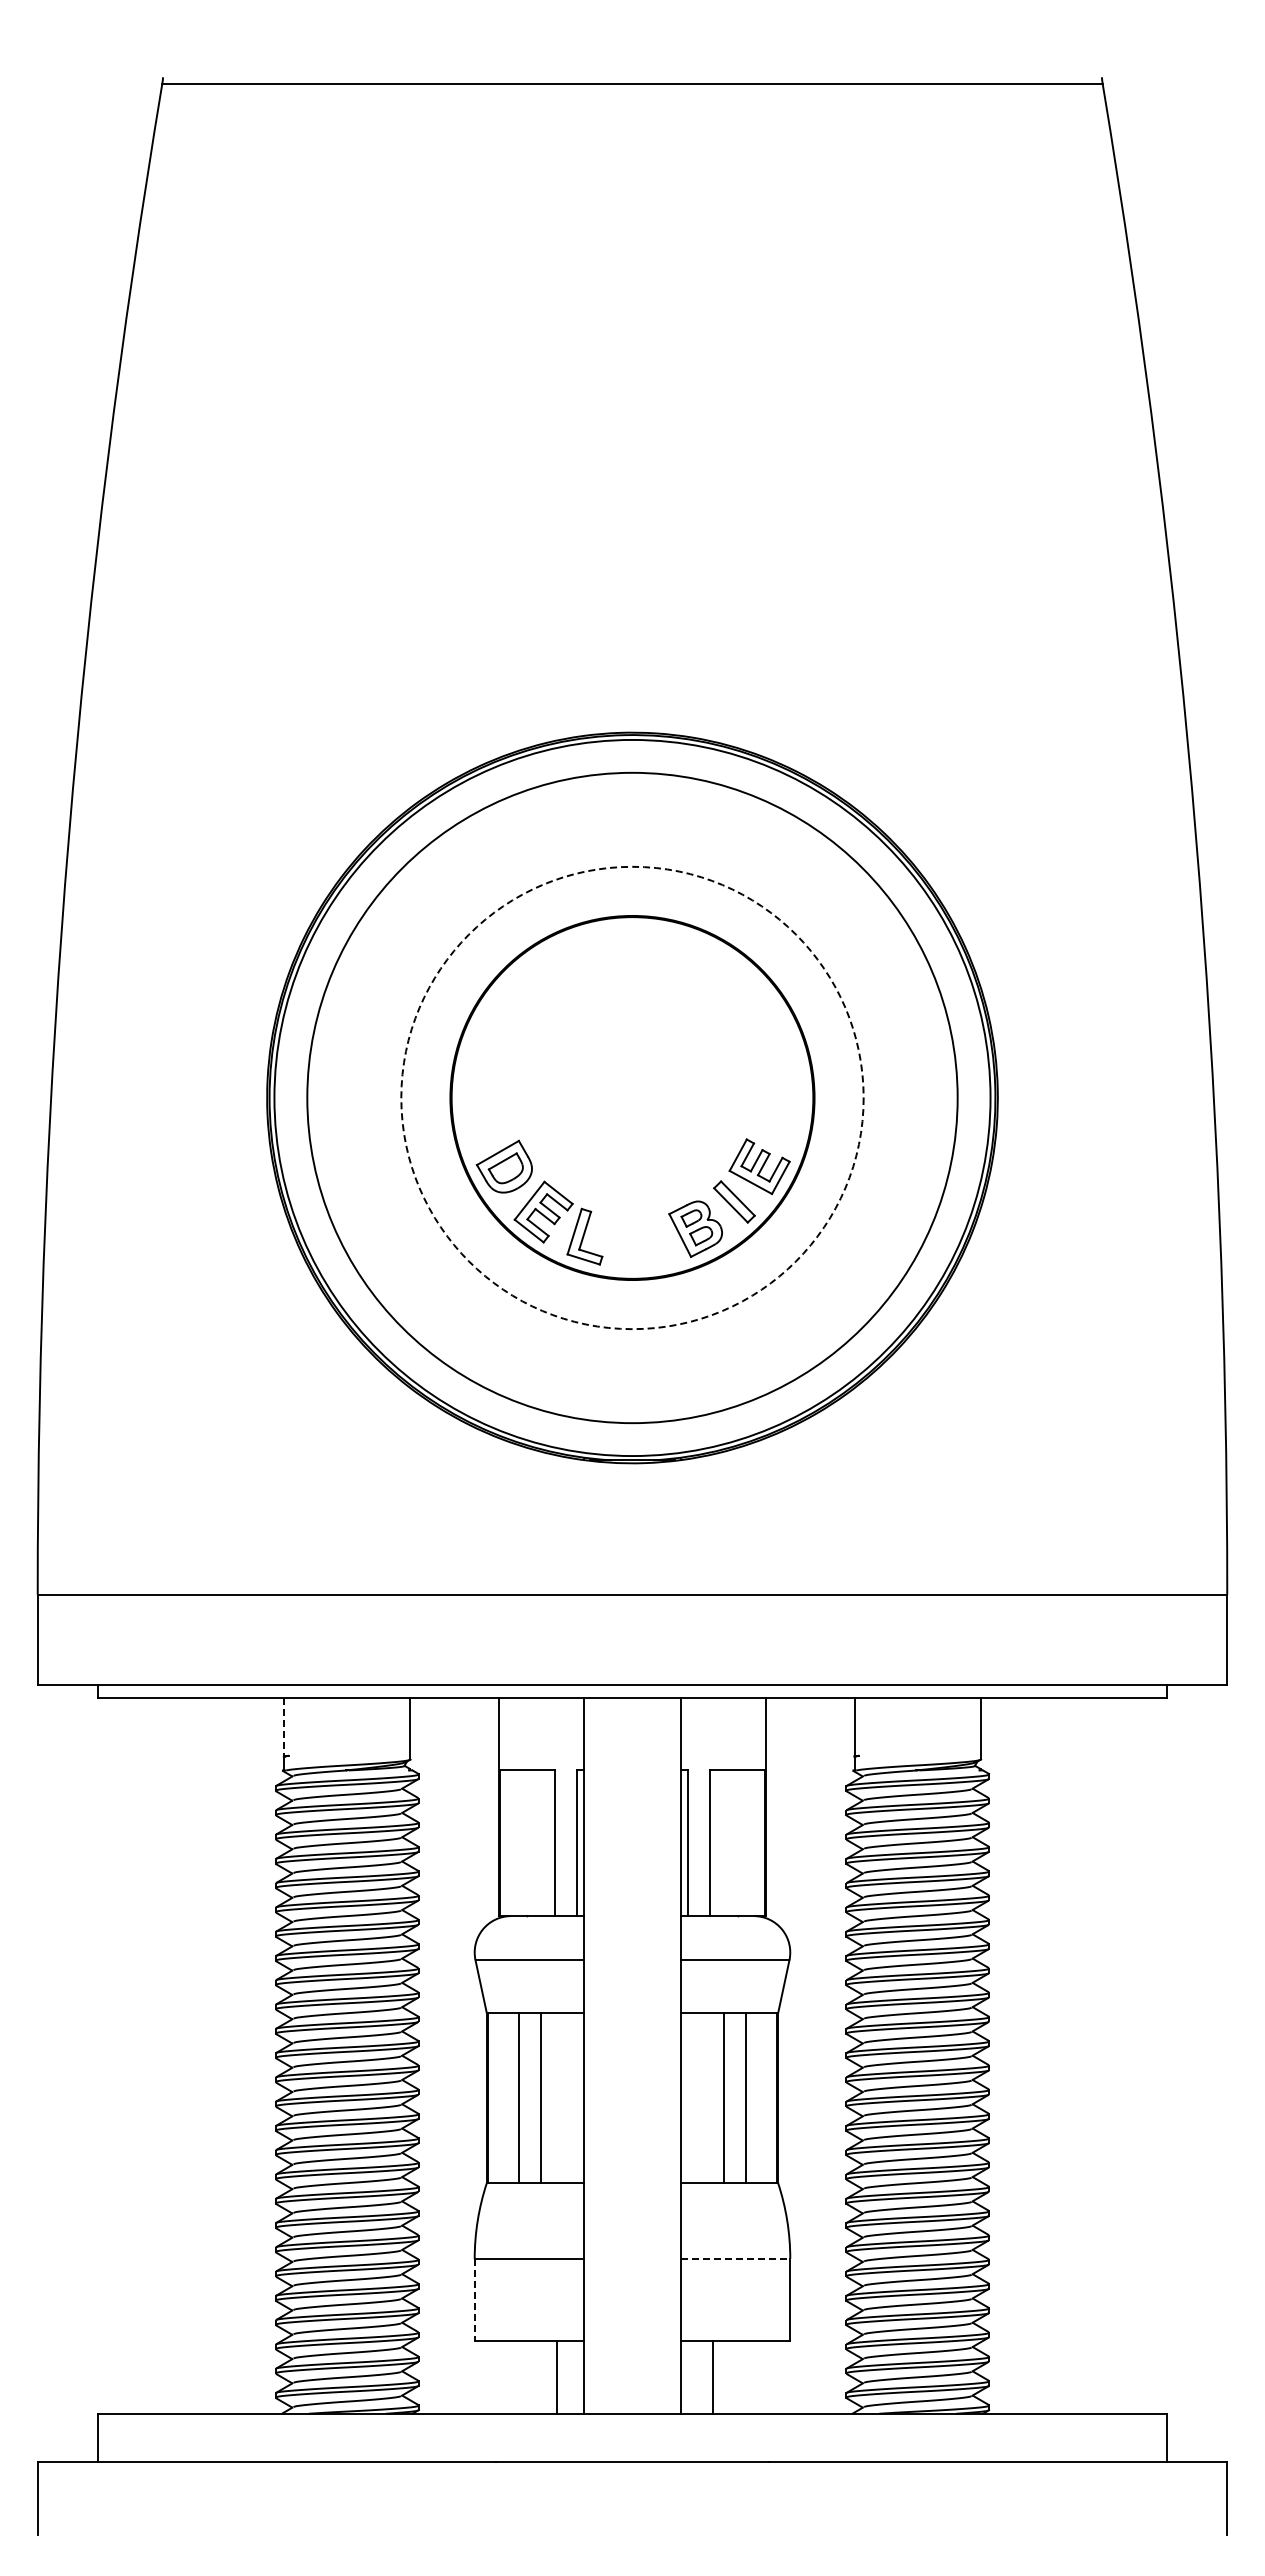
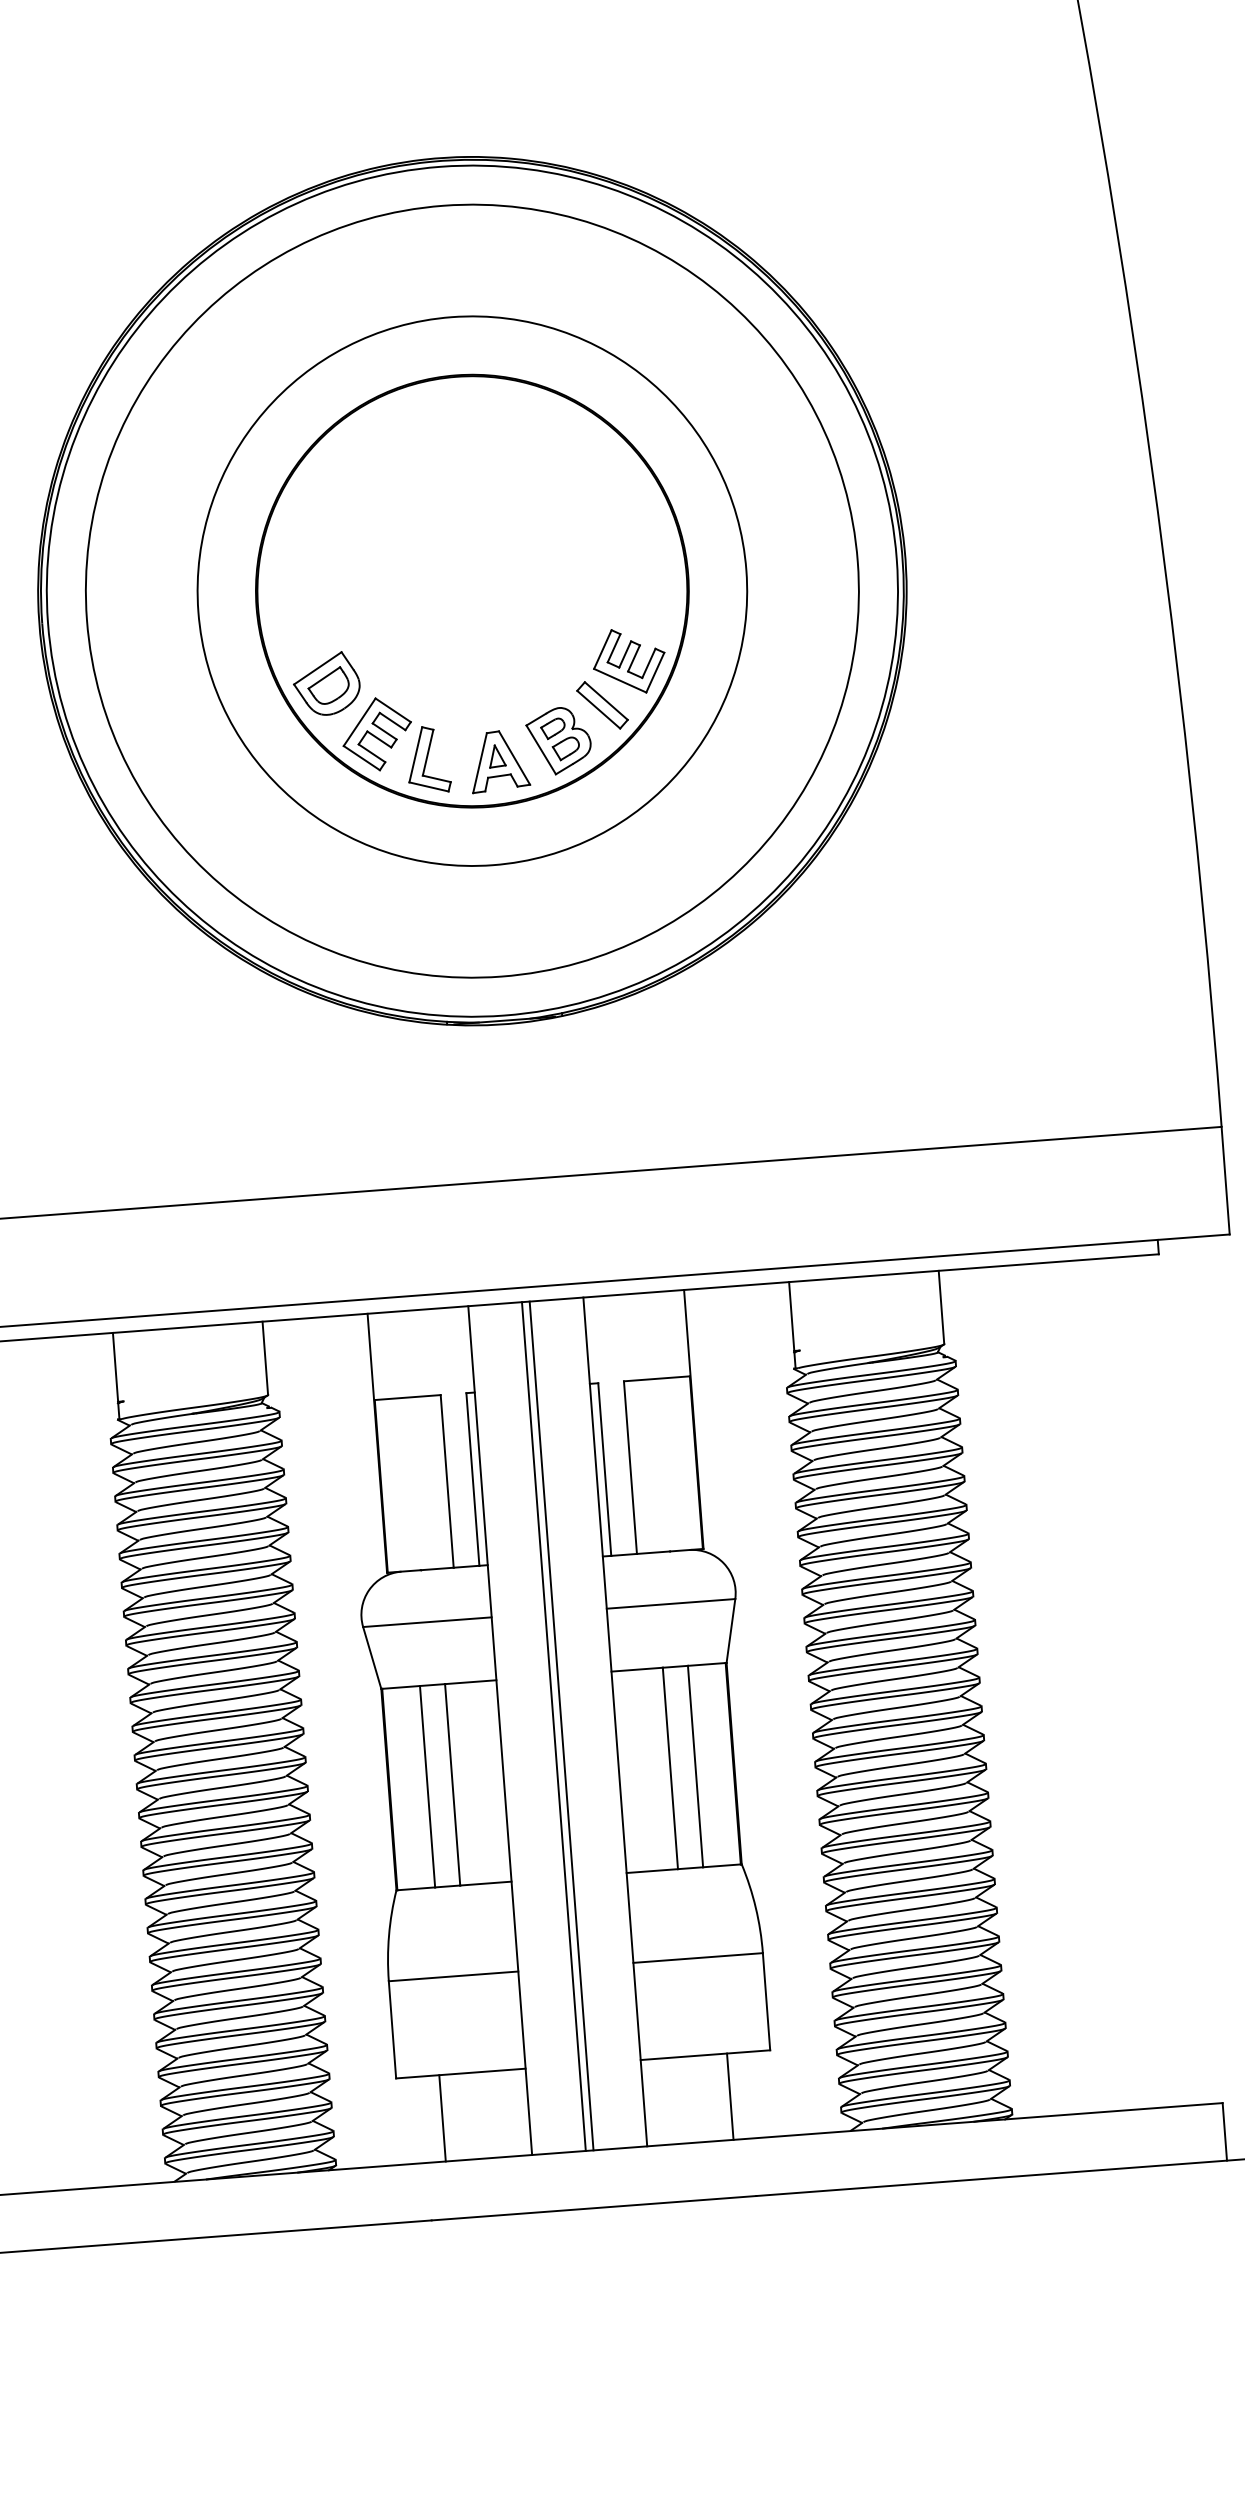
circle: (632, 1097) -> (472, 590), dashed -> solid
part: (644, 1242) -> (499, 761), added
line: (284, 1727) -> (116, 1368), dashed -> solid
line: (629, 2055) -> (554, 1726), added
line: (635, 2055) -> (561, 1725), added
line: (735, 2258) -> (697, 1957), dashed -> solid
line: (474, 2299) -> (392, 2029), dashed -> solid
line: (557, 2376) -> (442, 2117), moved
line: (712, 2376) -> (729, 2095), moved

